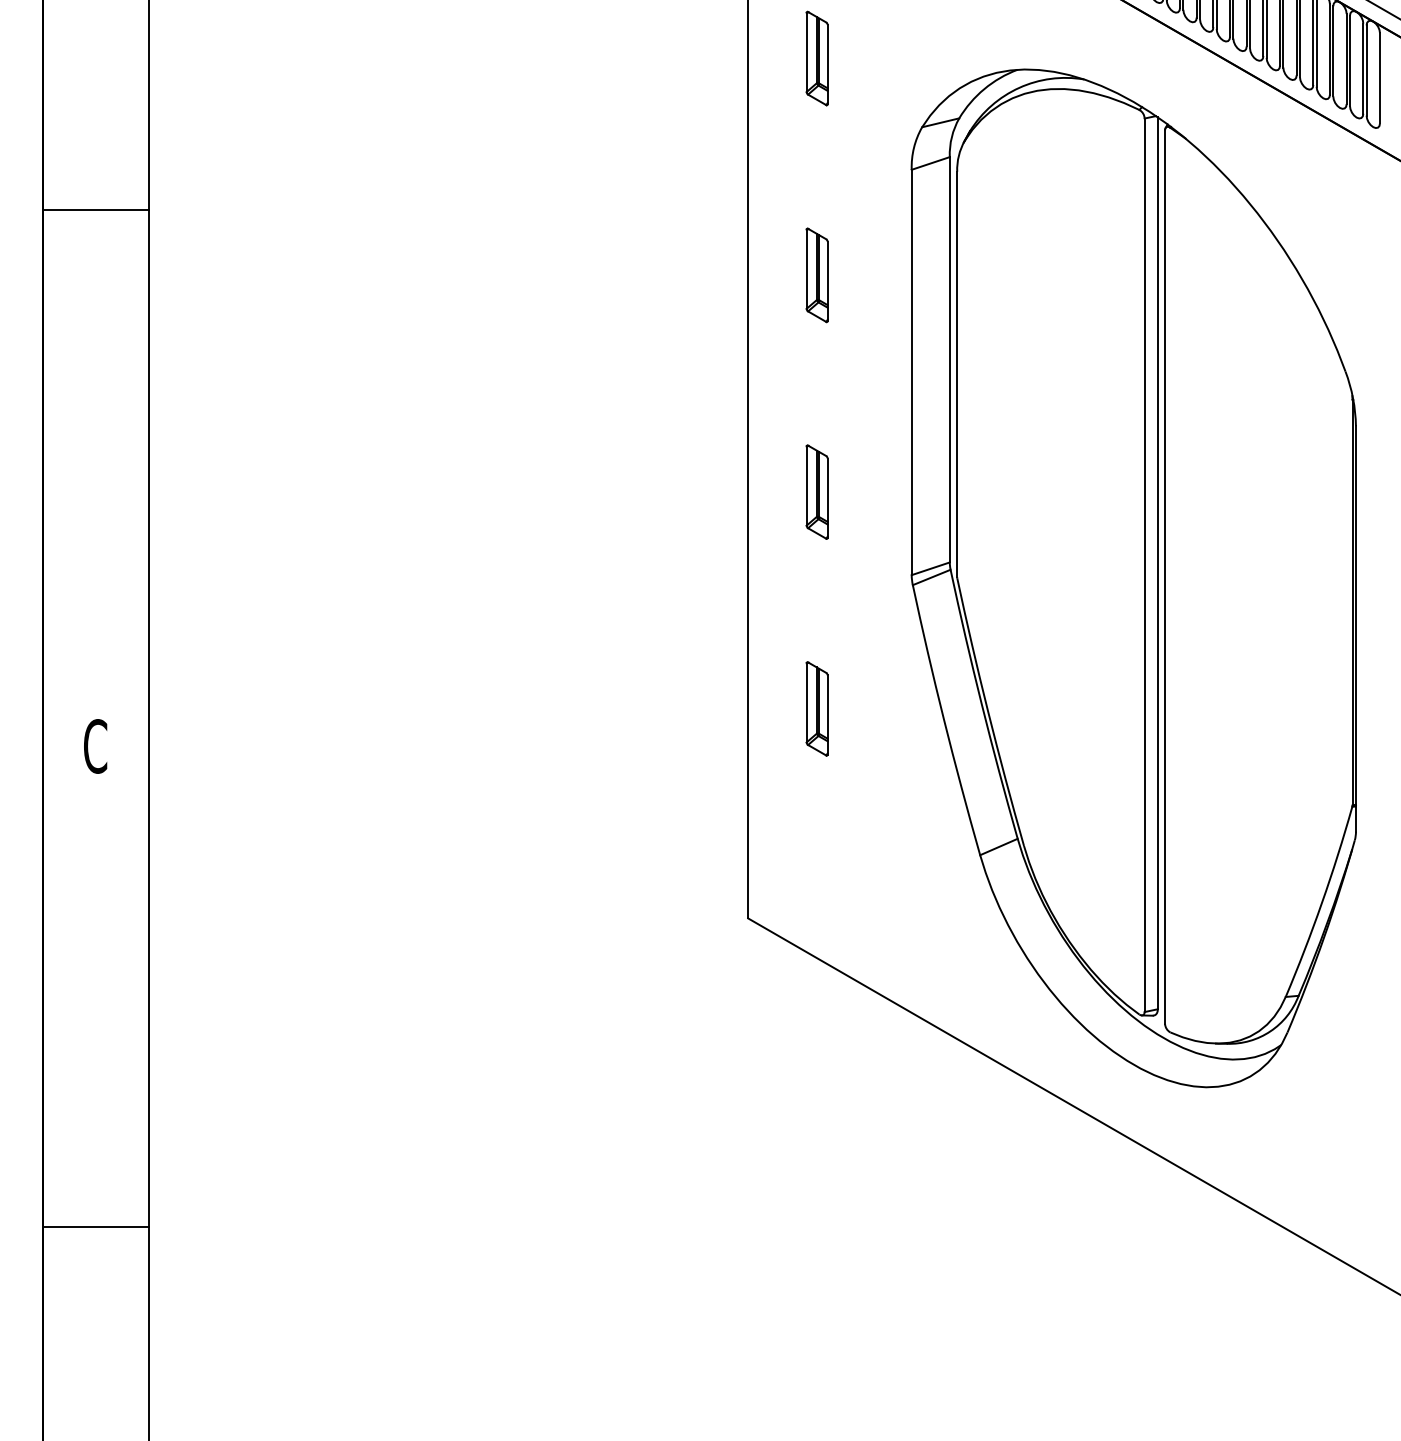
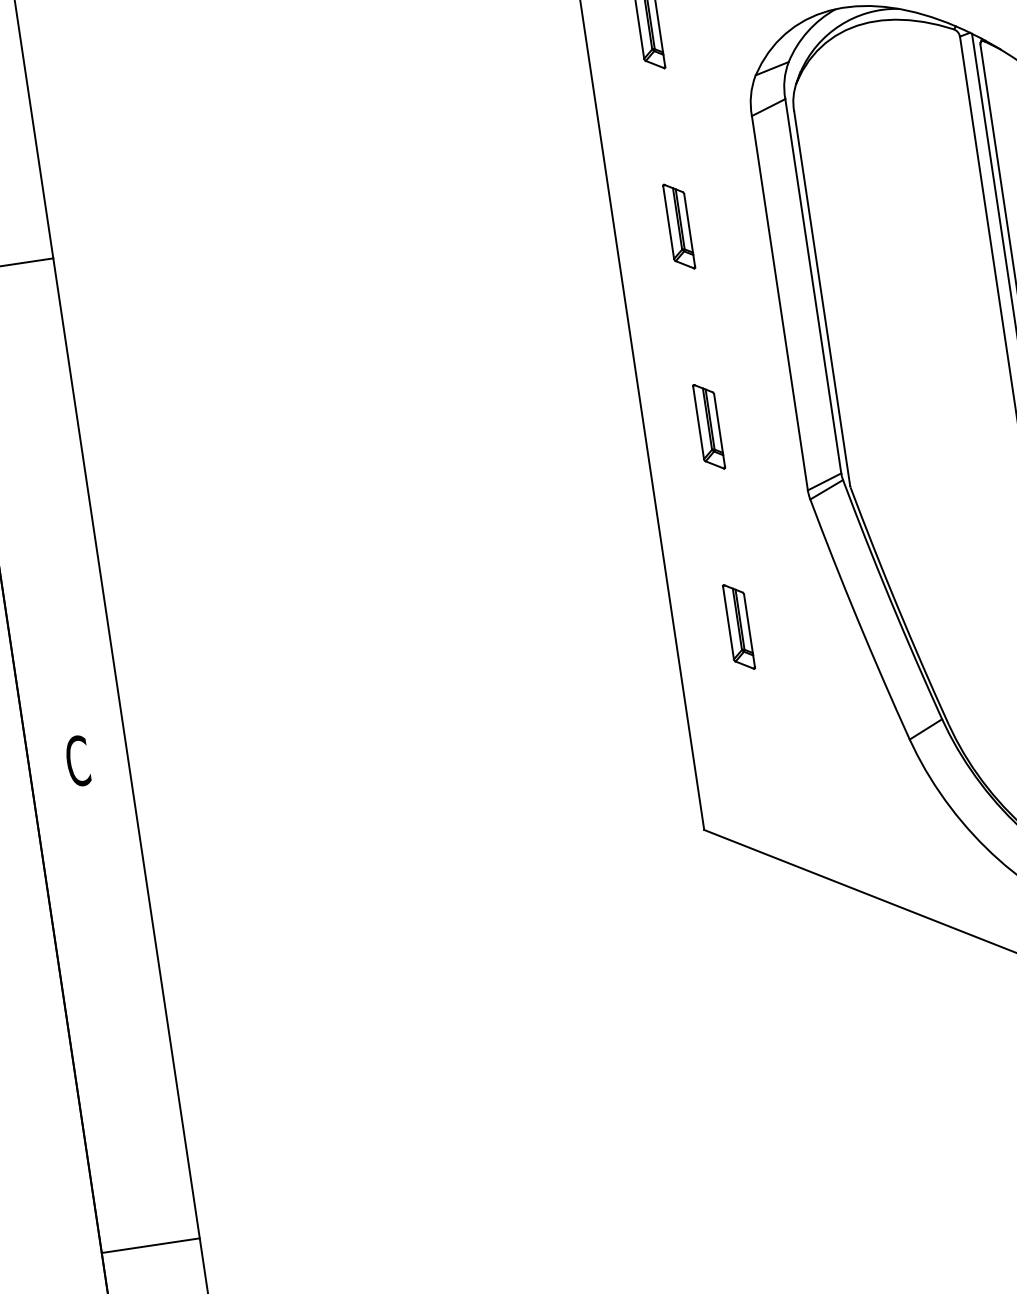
line: (96, 1227) -> (151, 1245), moved

